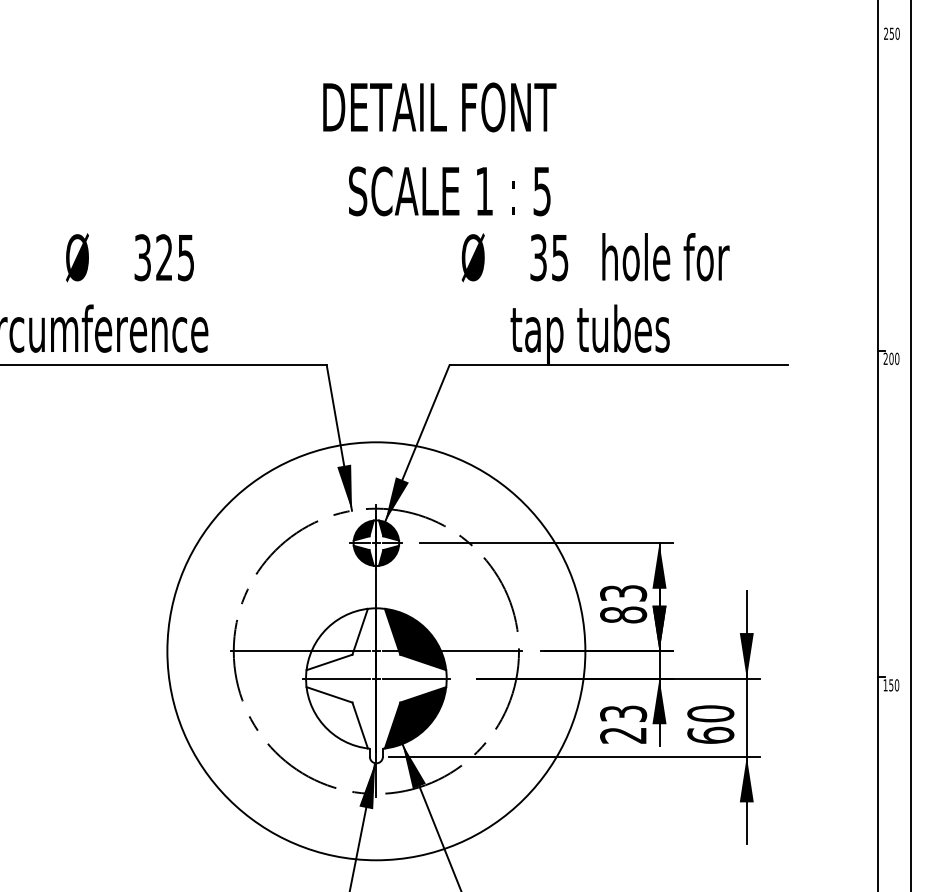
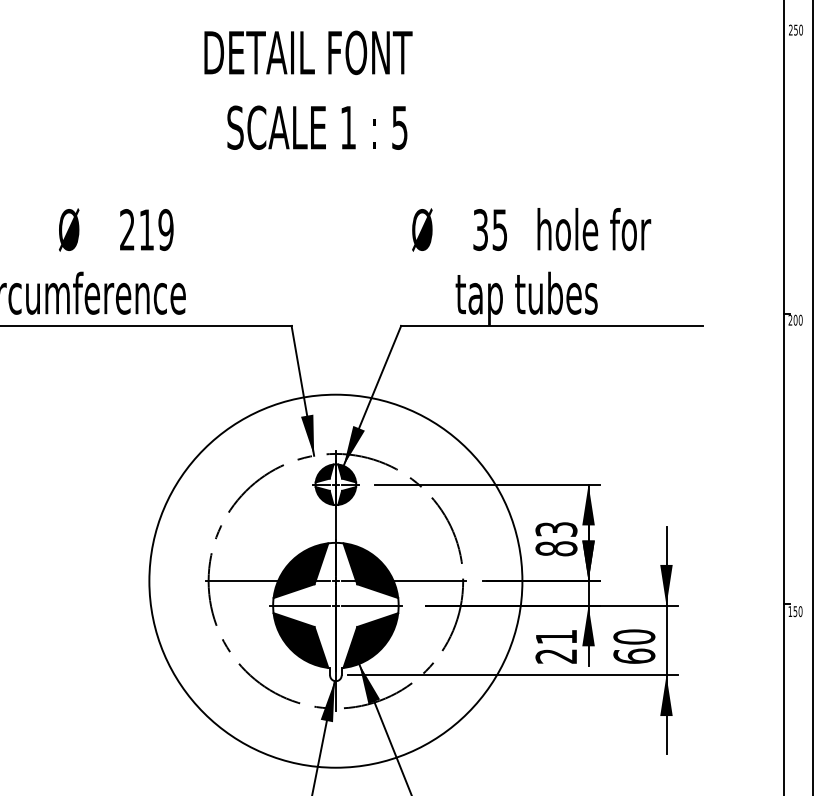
text: (439, 148) -> (308, 89), moved
text: (164, 257) -> (146, 229), 325 -> 219
fill: (336, 639) -> (300, 570), added
text: (623, 713) -> (556, 636), 23 -> 21
fill: (336, 717) -> (300, 640), added

